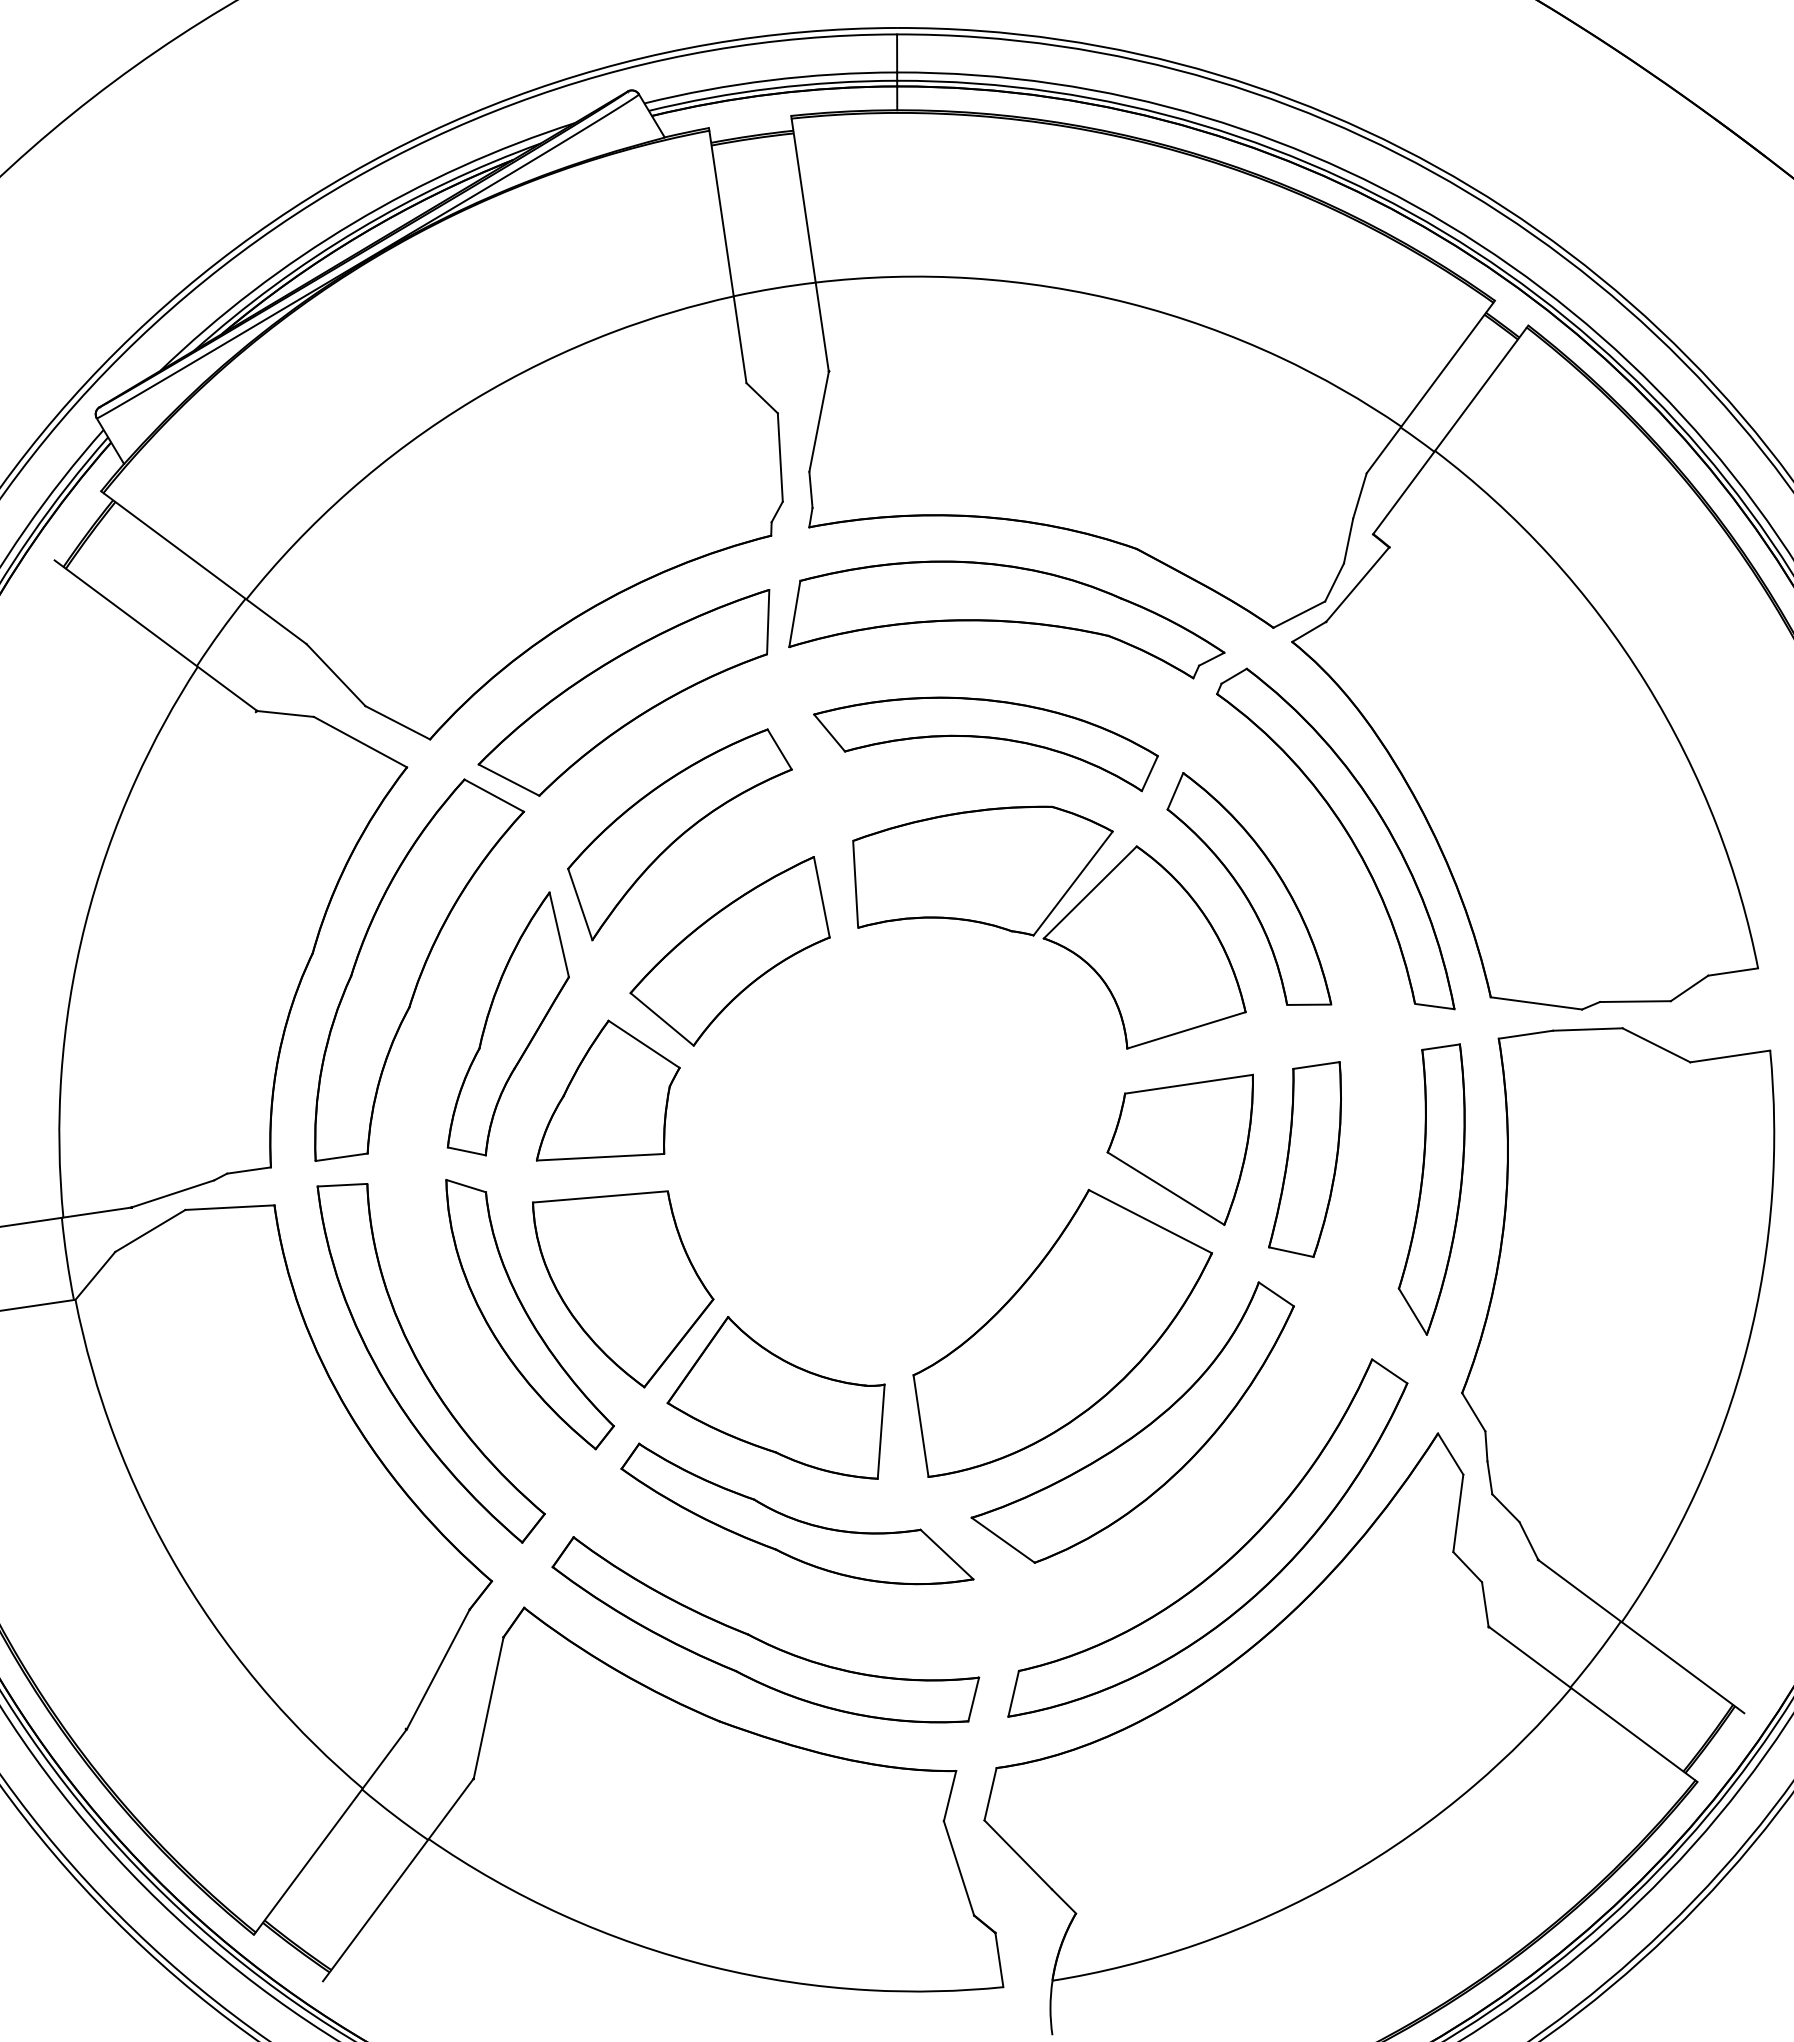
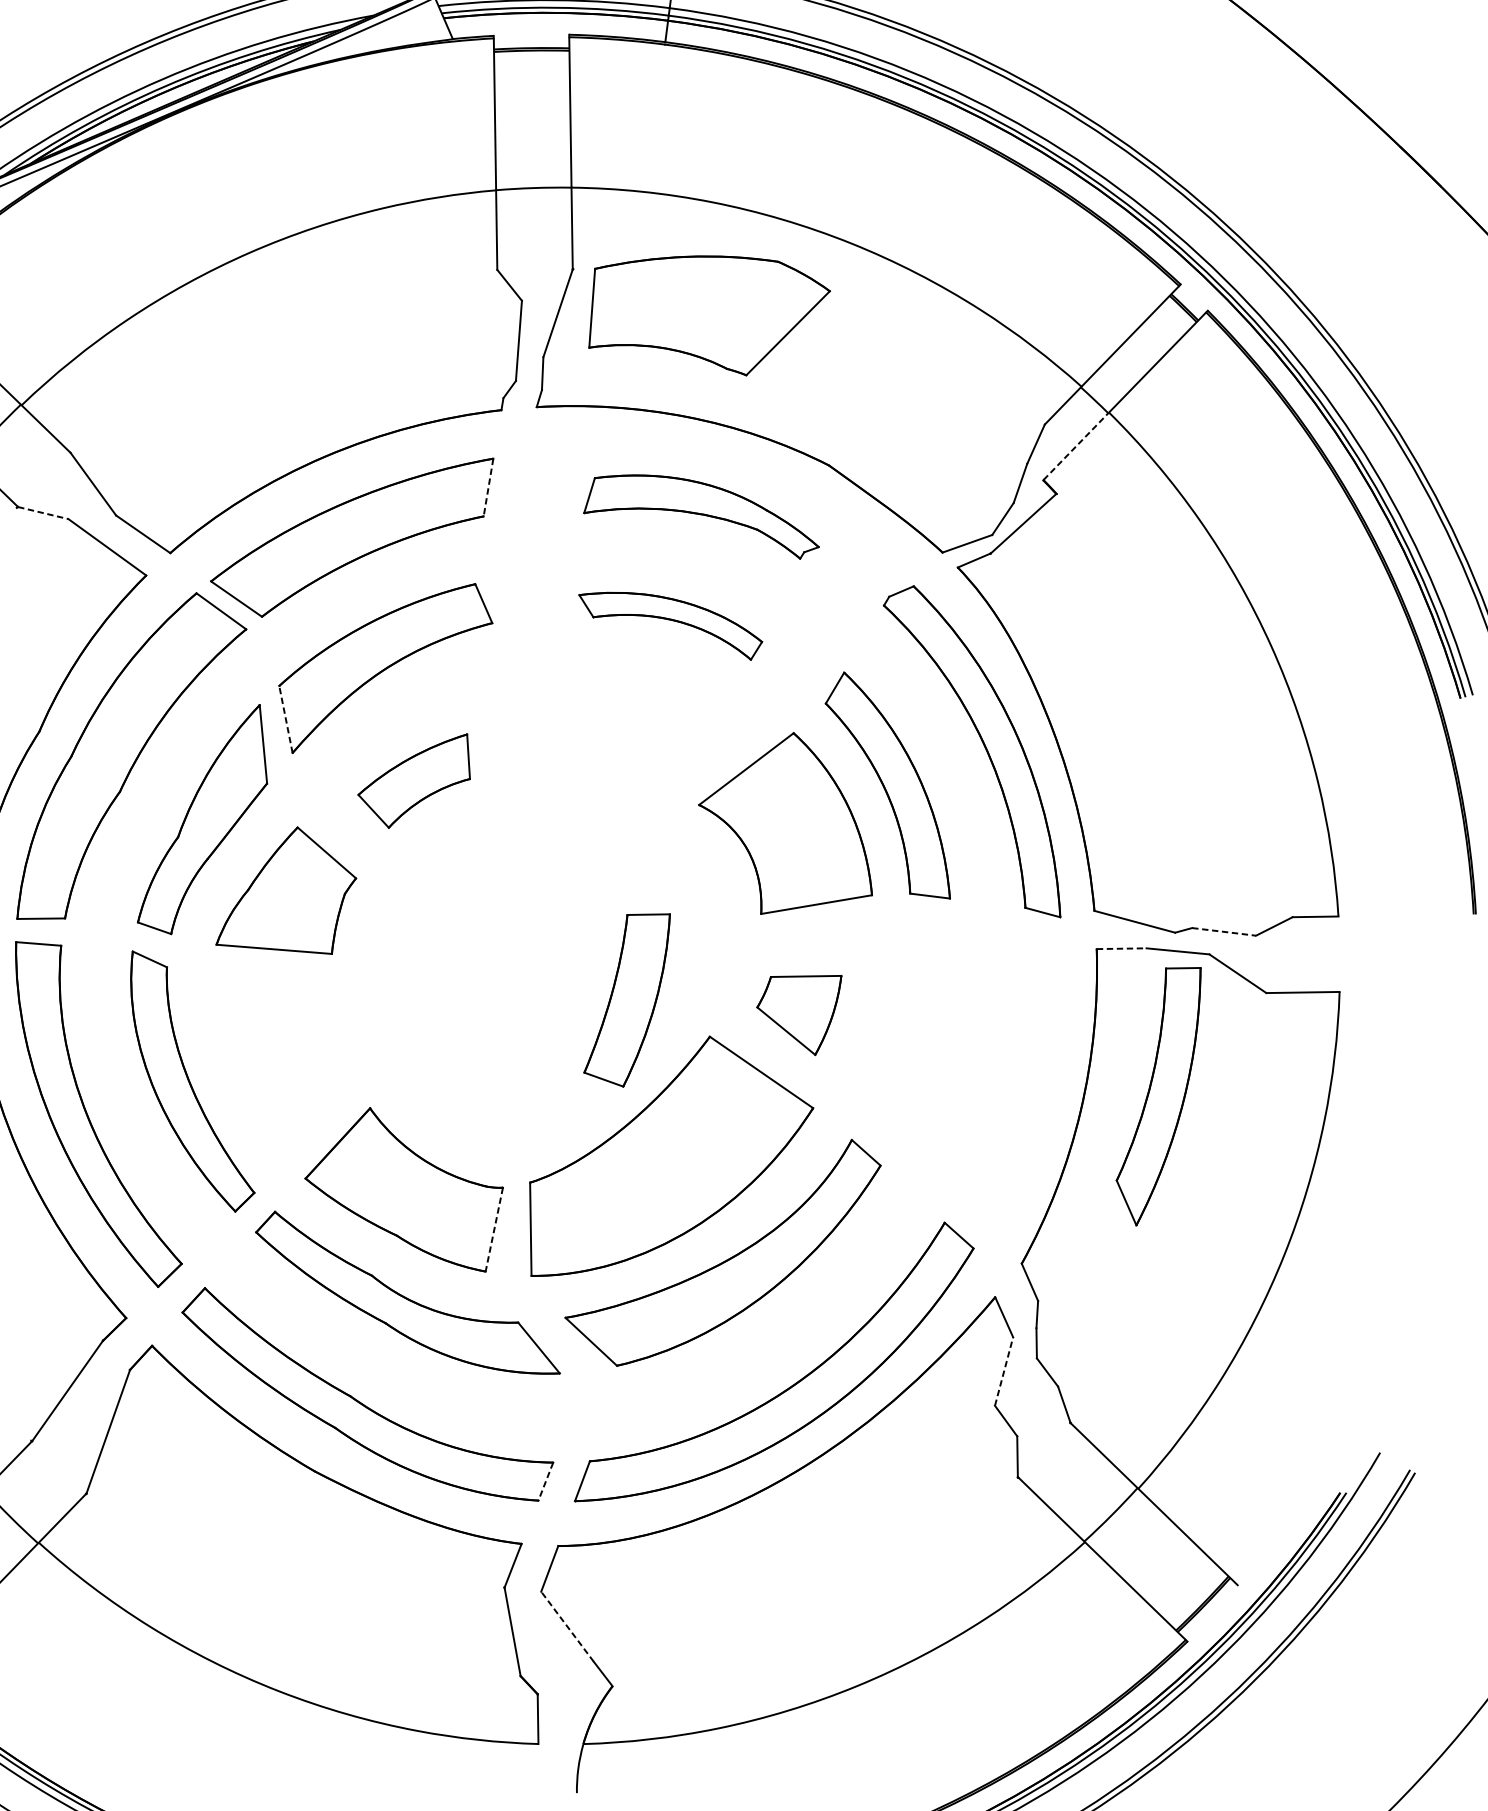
line: (1404, 492) -> (1076, 446), solid -> dashed
part: (1006, 619) -> (703, 513), size x0.6
line: (768, 622) -> (488, 487), solid -> dashed
line: (285, 713) -> (43, 512), solid -> dashed
part: (985, 744) -> (669, 623), size x0.6
part: (982, 870) -> (708, 310), moved
line: (580, 904) -> (286, 719), solid -> dashed
part: (729, 951) -> (414, 779), size x0.6
line: (1635, 1001) -> (1224, 931), solid -> dashed
line: (1526, 1034) -> (1122, 948), solid -> dashed
part: (1179, 1149) -> (796, 1010), size x0.6
part: (1304, 1159) -> (626, 997), moved
part: (1431, 1189) -> (1157, 1095), moved
part: (623, 1289) -> (279, 1071), removed
line: (881, 1432) -> (494, 1230), solid -> dashed
line: (1458, 1512) -> (1004, 1370), solid -> dashed
line: (973, 1699) -> (545, 1481), solid -> dashed
line: (1017, 1854) -> (566, 1626), solid -> dashed

